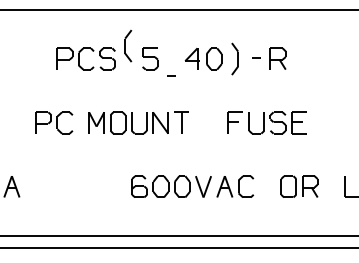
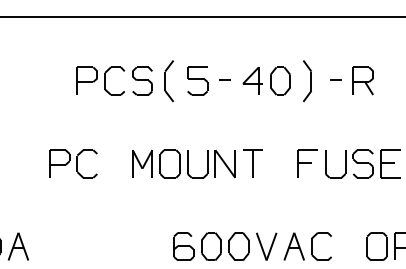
part: (128, 45) -> (169, 80), moved
curve: (171, 75) -> (225, 79), moved
part: (138, 122) -> (196, 163), moved

